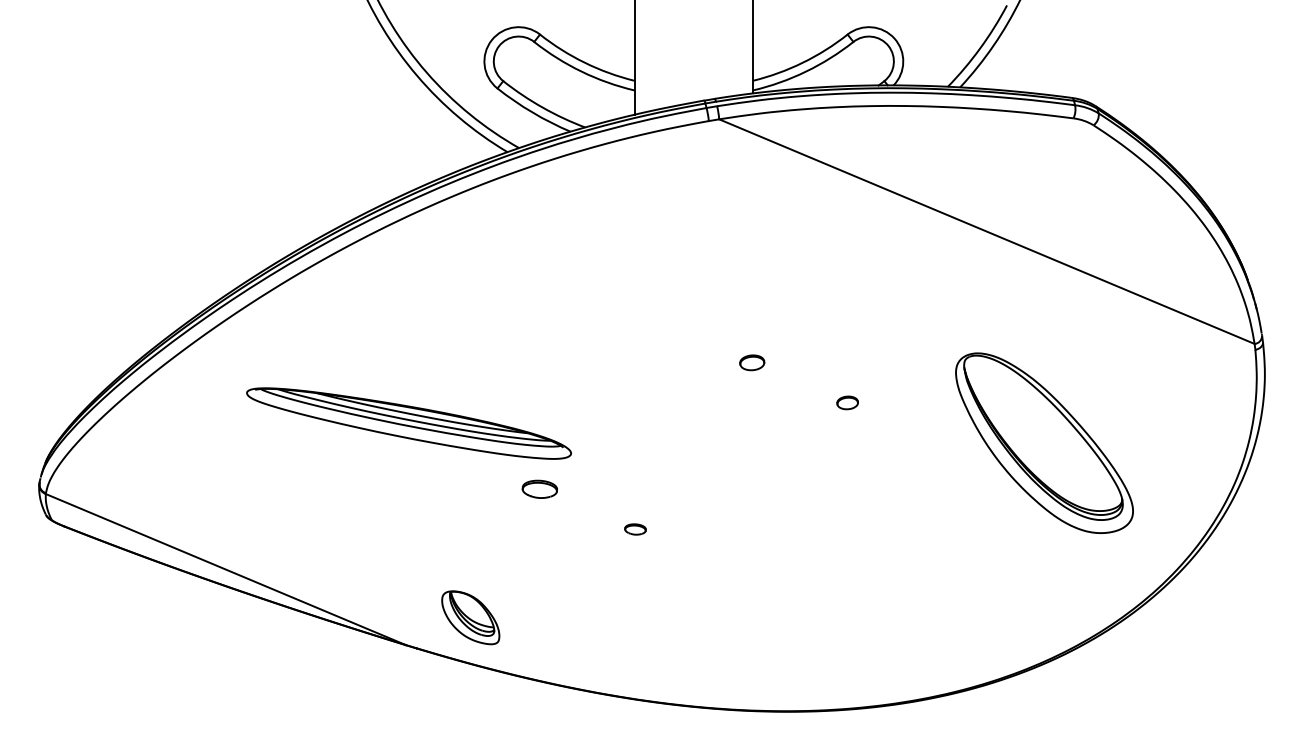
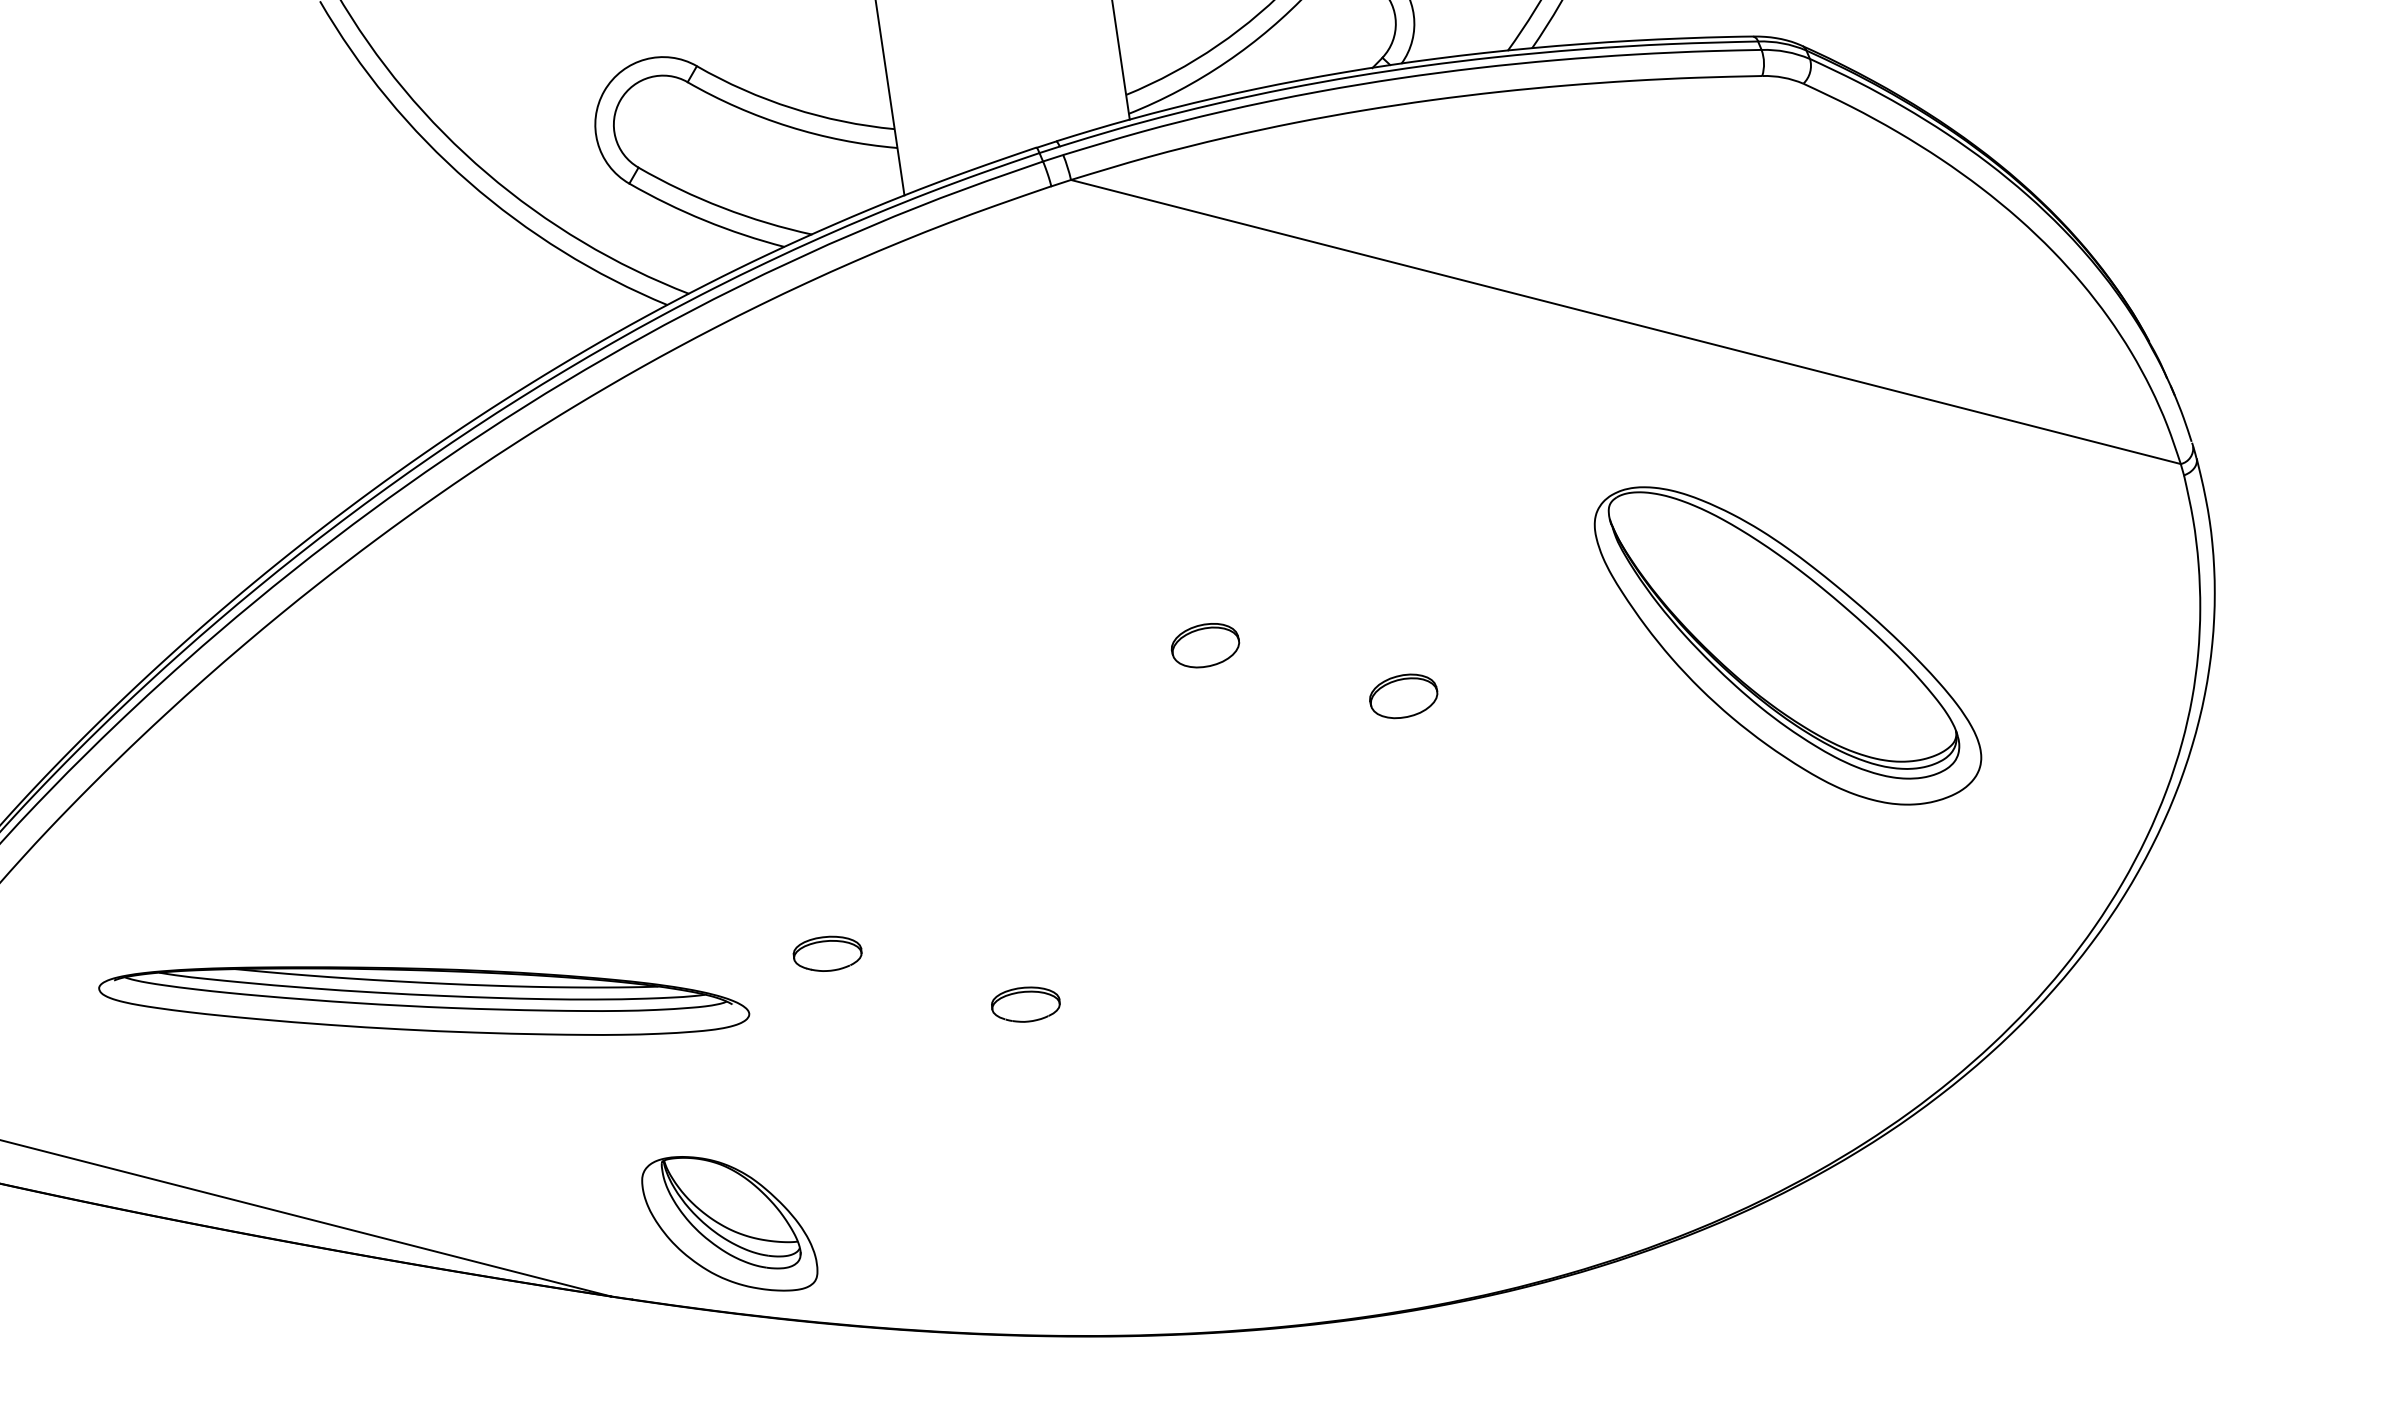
part: (752, 362) -> (1206, 644), size x1.43
part: (847, 402) -> (1403, 695), size x1.67
part: (408, 423) -> (423, 1001), moved
part: (1044, 442) -> (1788, 642), moved
part: (635, 529) -> (1025, 1004), size x1.67
part: (470, 617) -> (729, 1223), size x1.43

